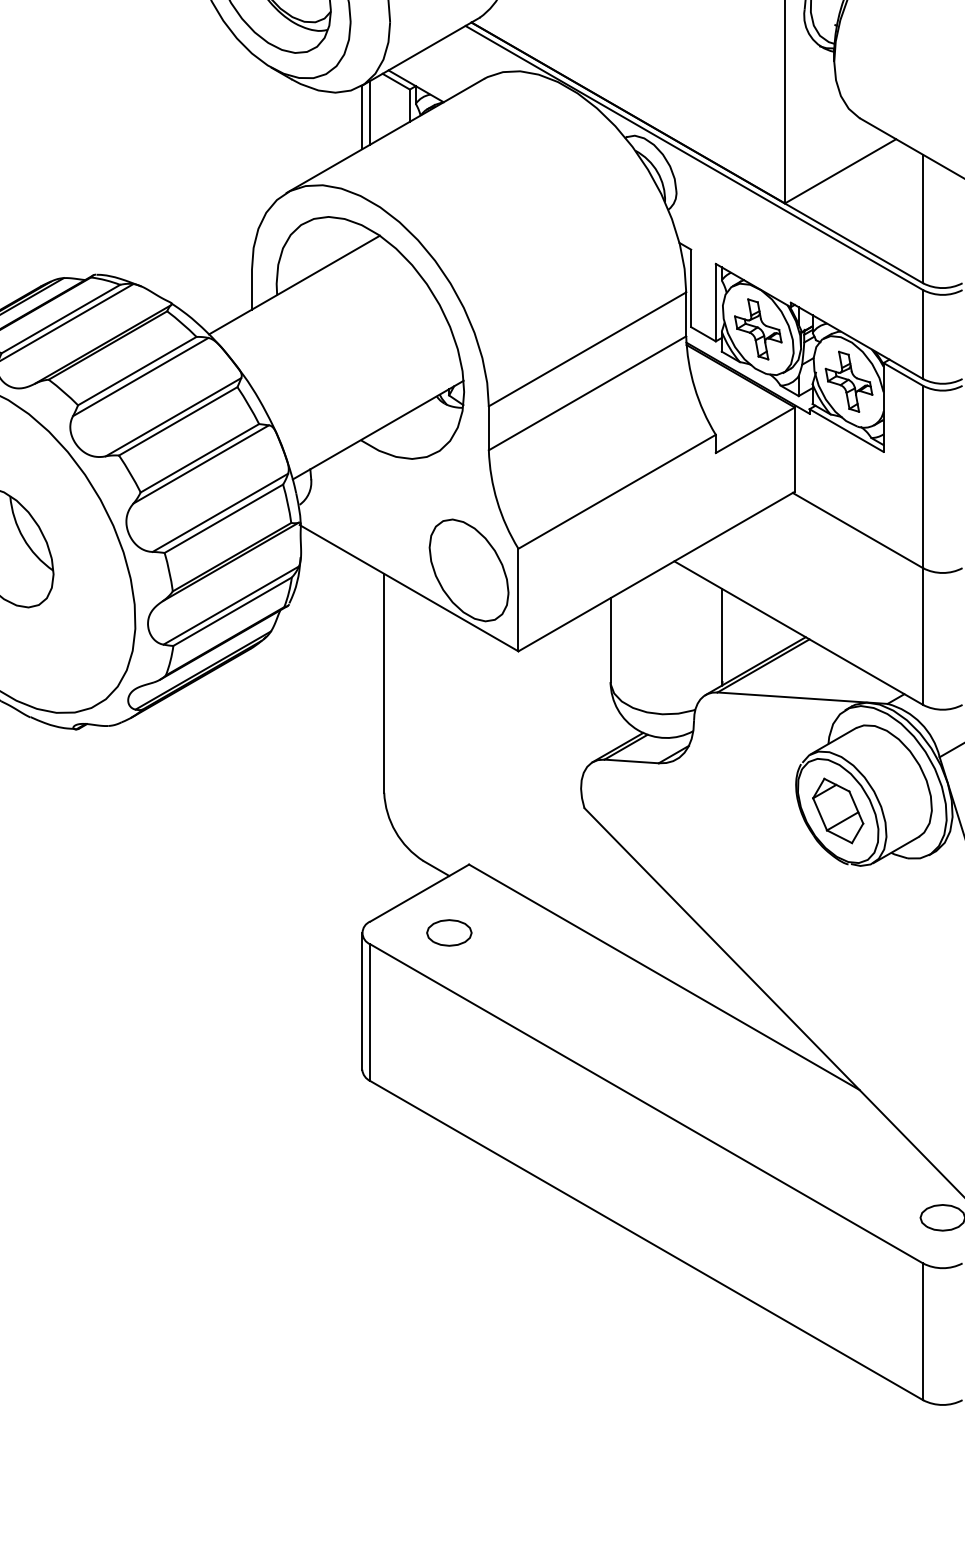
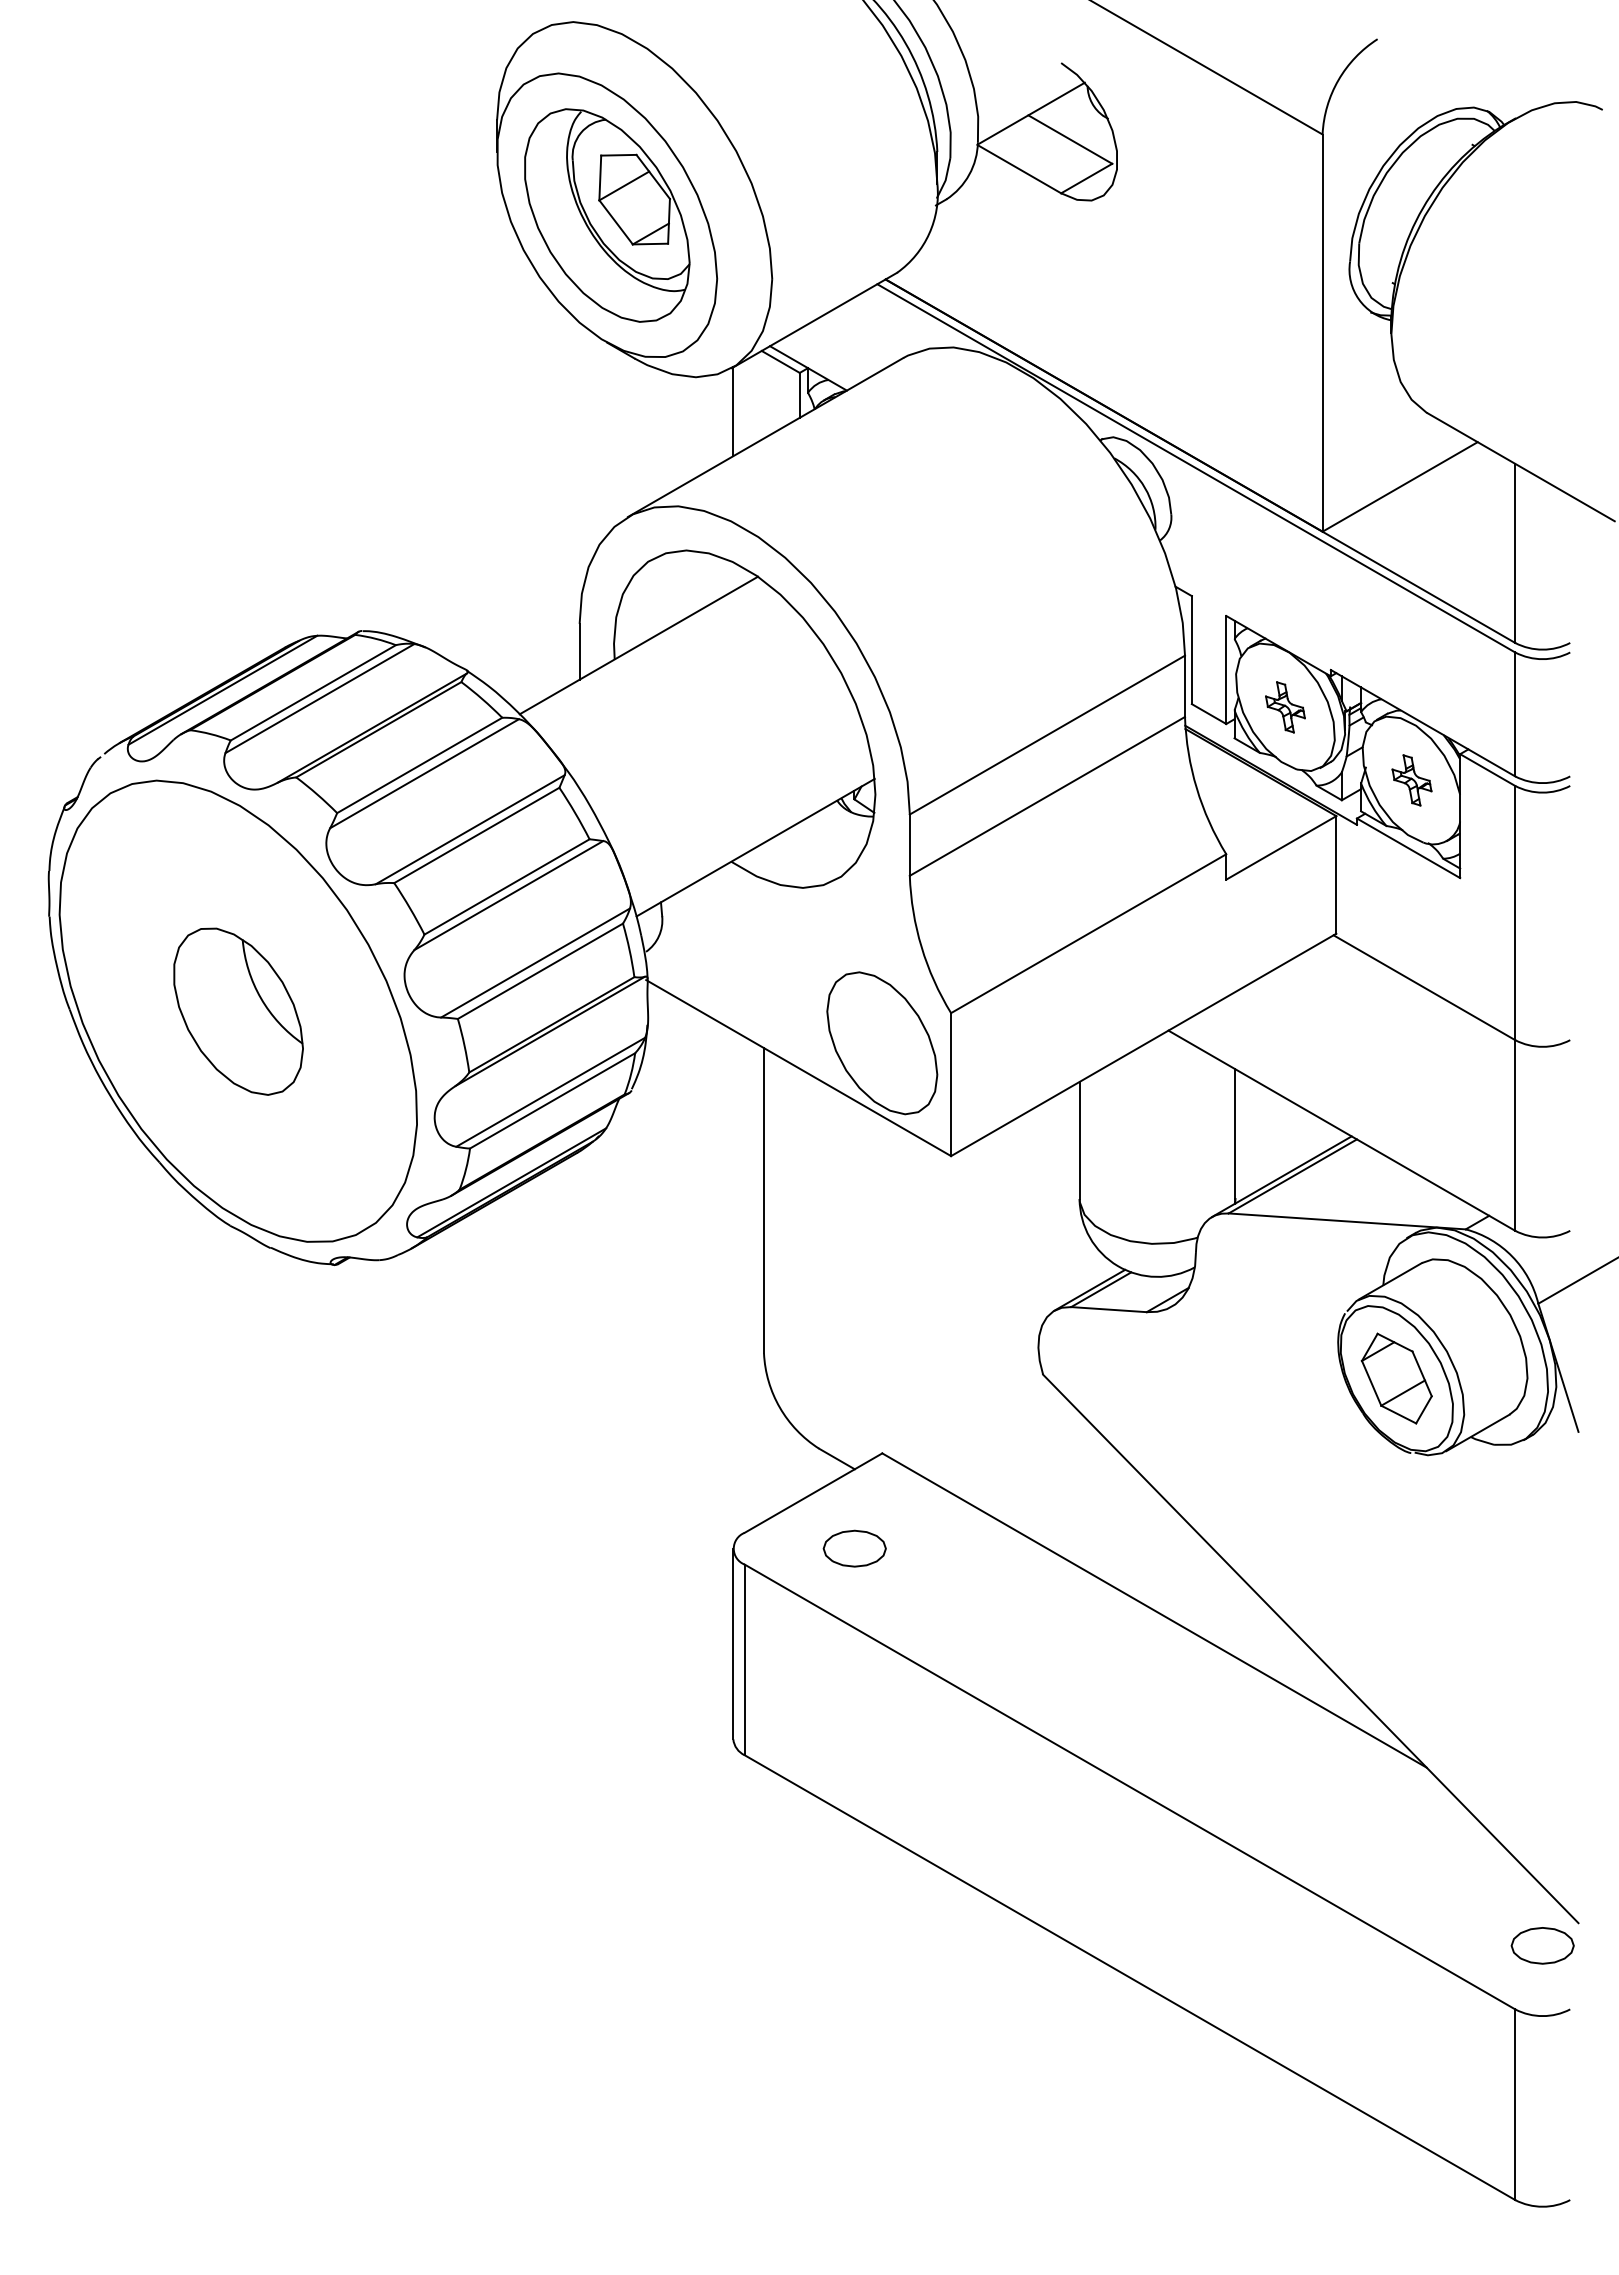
line: (370, 112) -> (744, 404), removed
part: (758, 329) -> (1285, 707), size x0.6
part: (848, 381) -> (1411, 780), size x0.6

